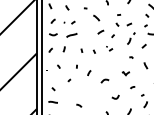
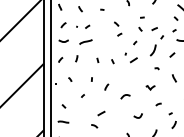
part: (99, 24) -> (118, 28), size x0.62
part: (130, 38) -> (156, 45), size x1.43
part: (109, 48) -> (130, 57), size x1.67
curve: (84, 95) -> (101, 113), added

